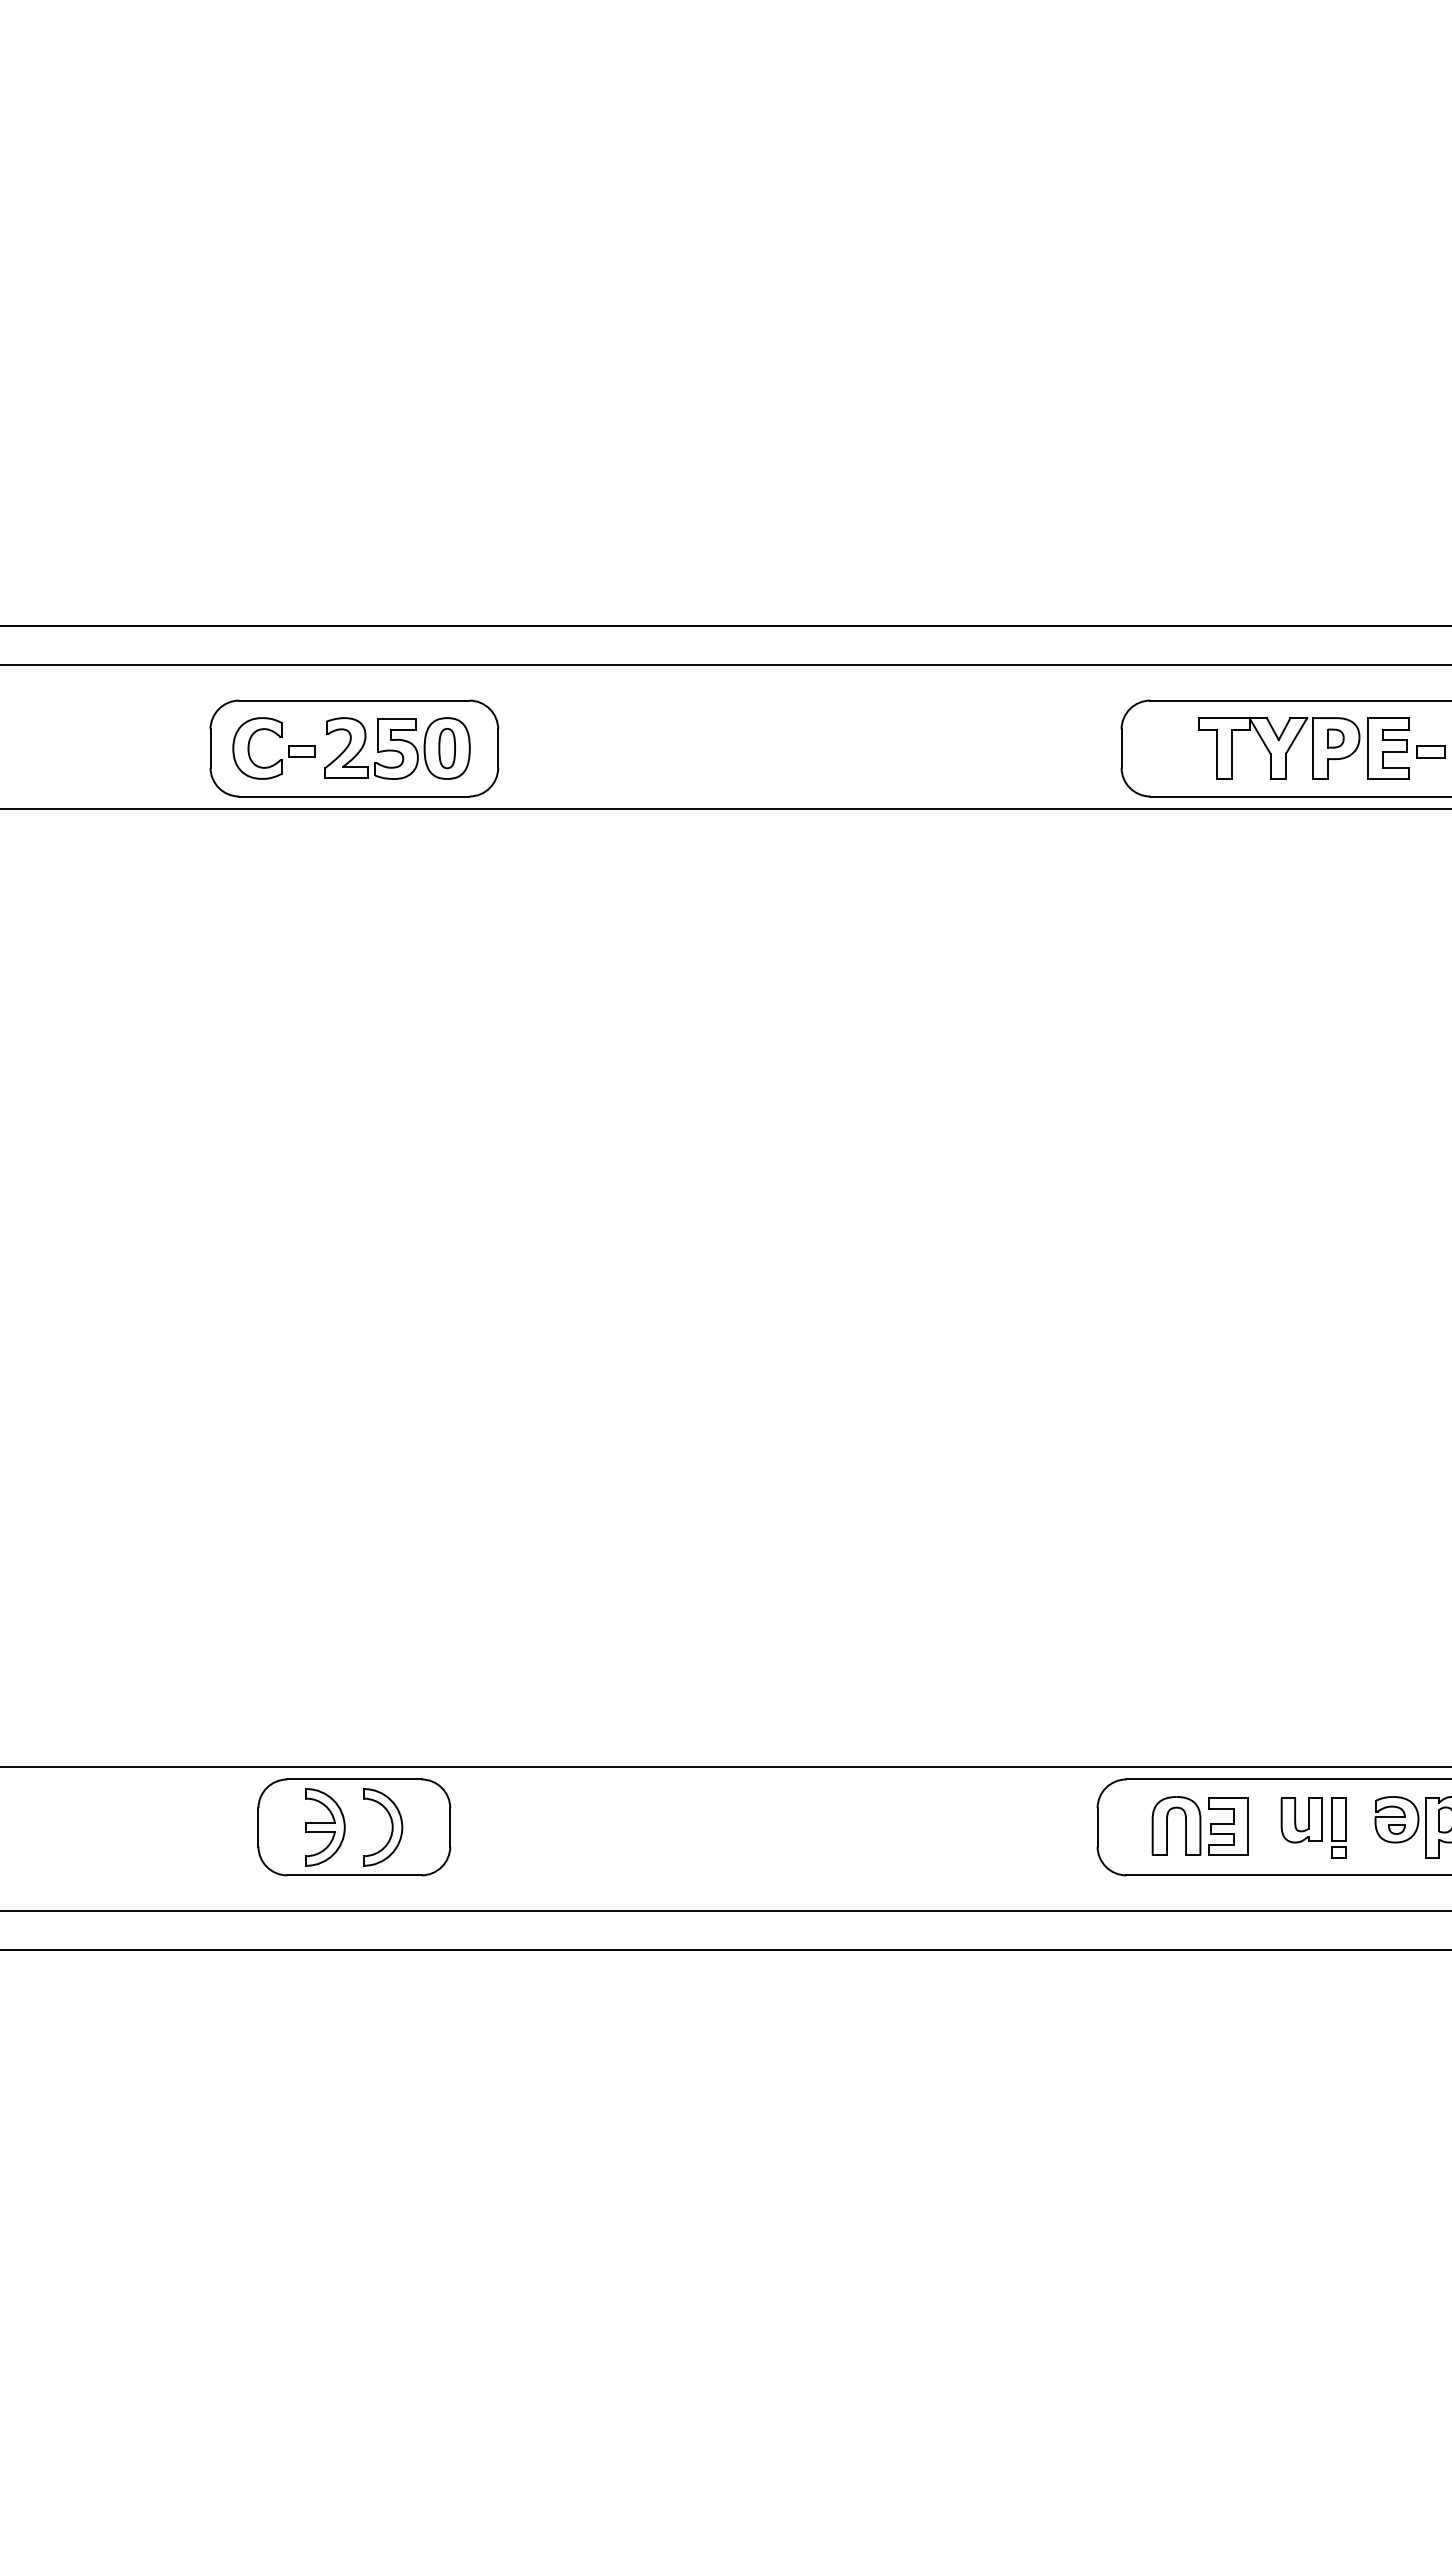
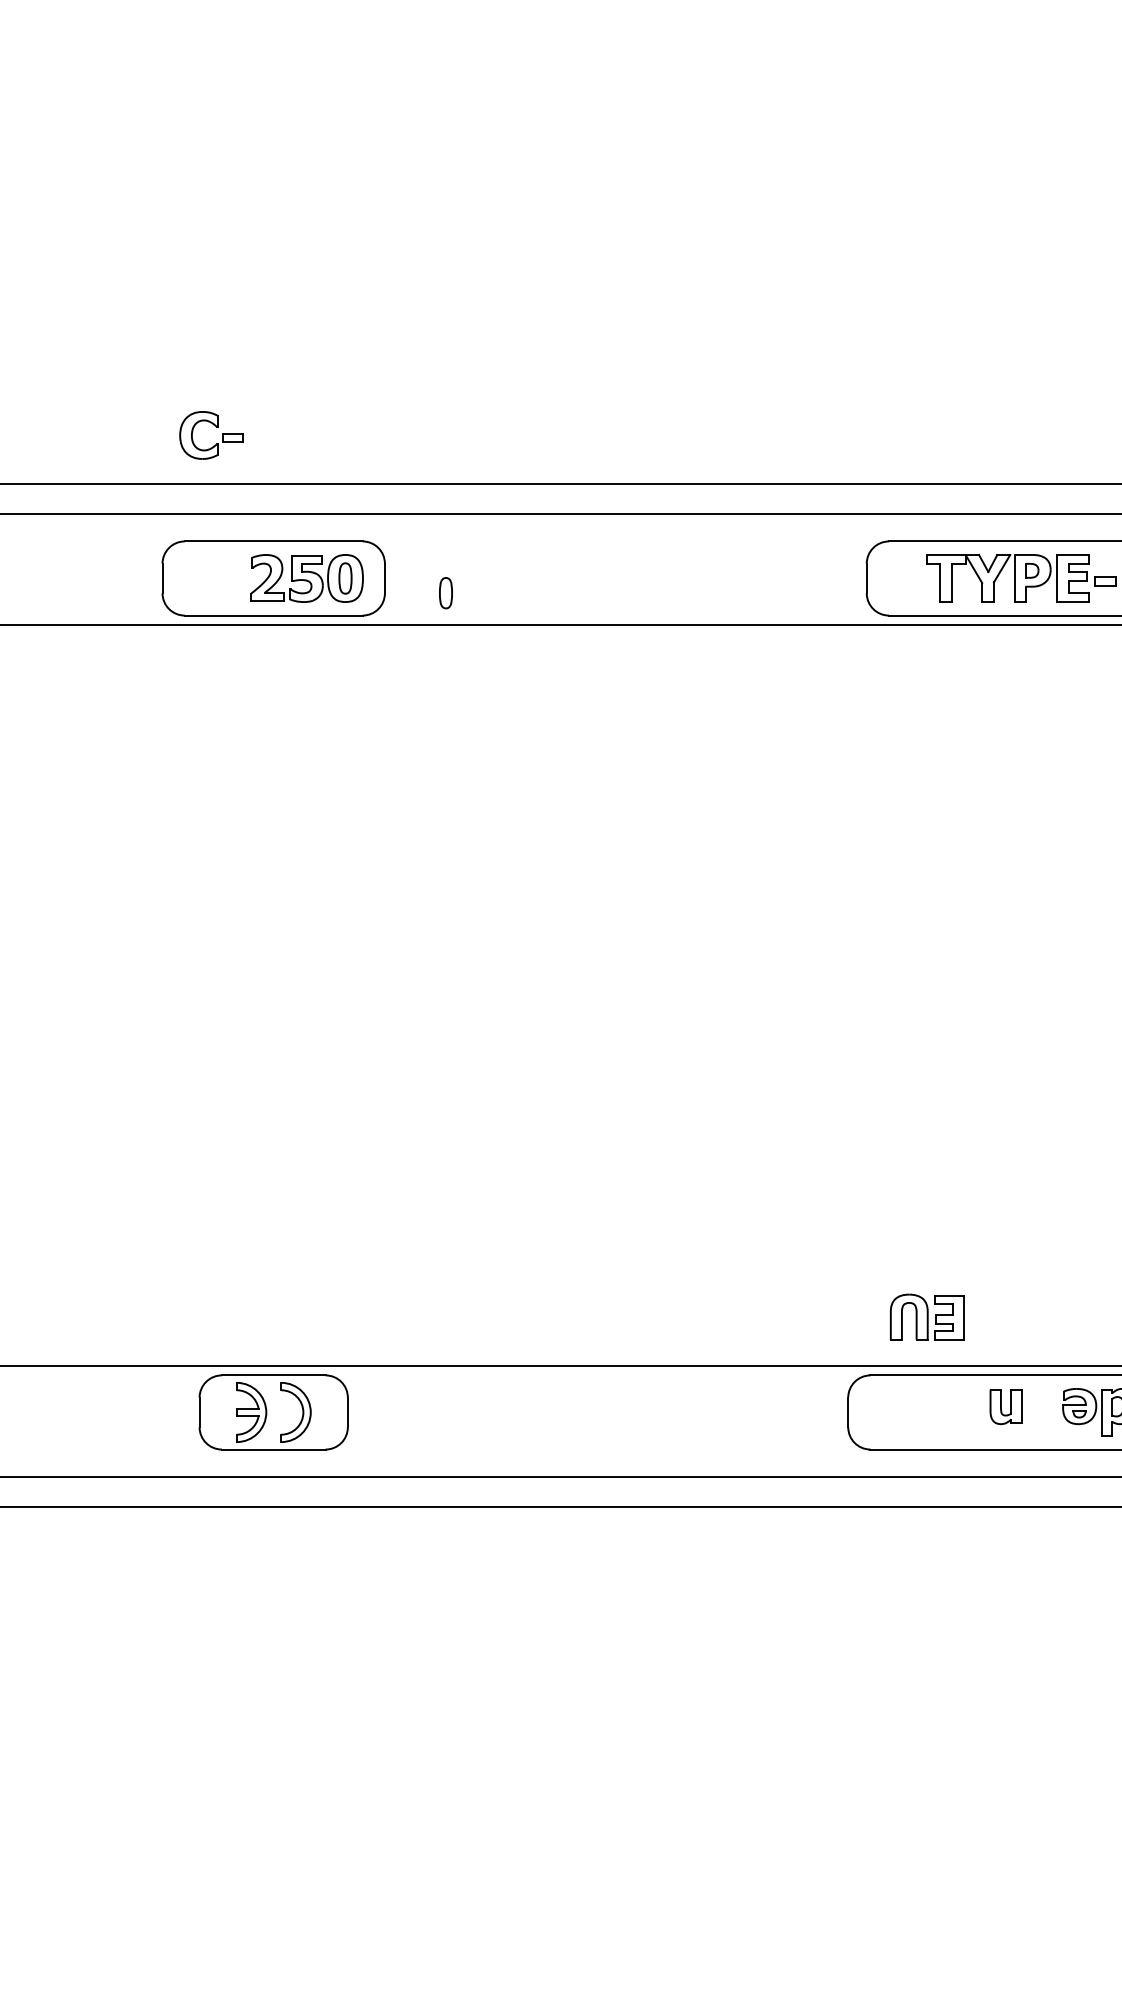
part: (279, 737) -> (215, 426), moved
part: (576, 767) -> (445, 593), added
part: (1199, 1825) -> (927, 1316), moved
part: (1338, 1827) -> (1034, 1412), removed

